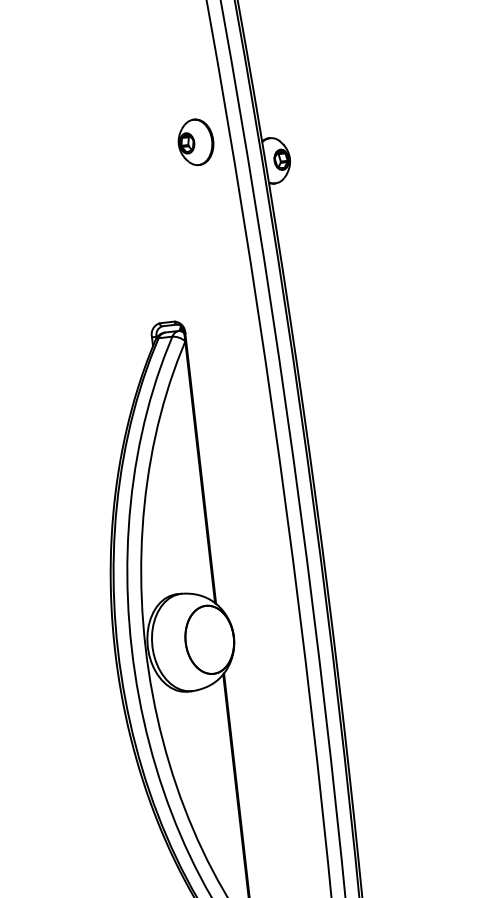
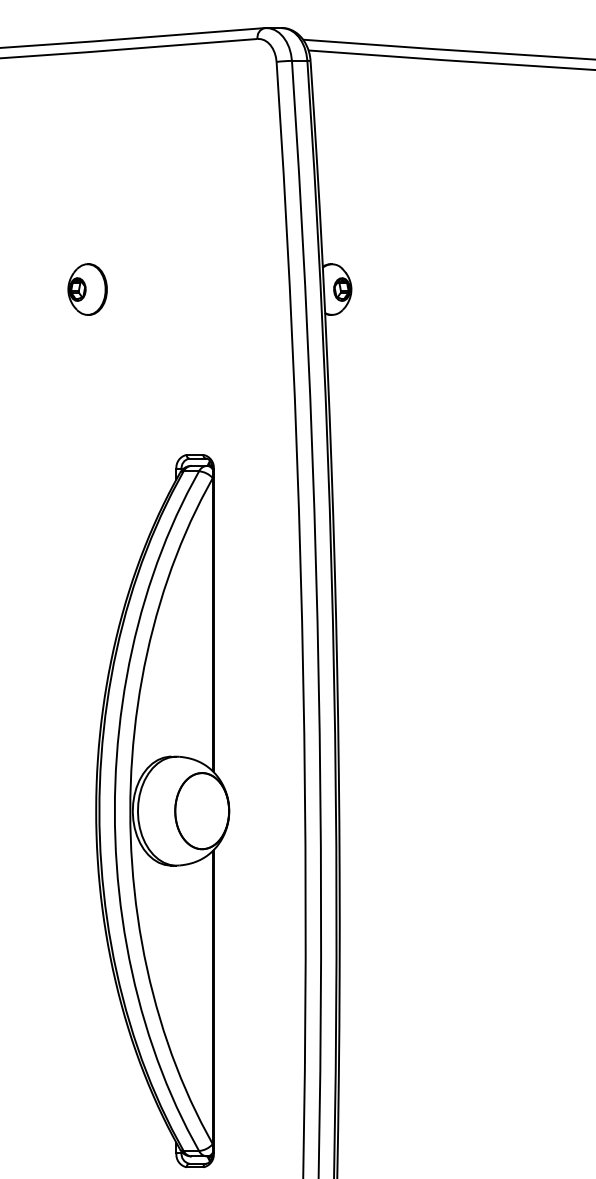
part: (195, 142) -> (87, 289), moved

